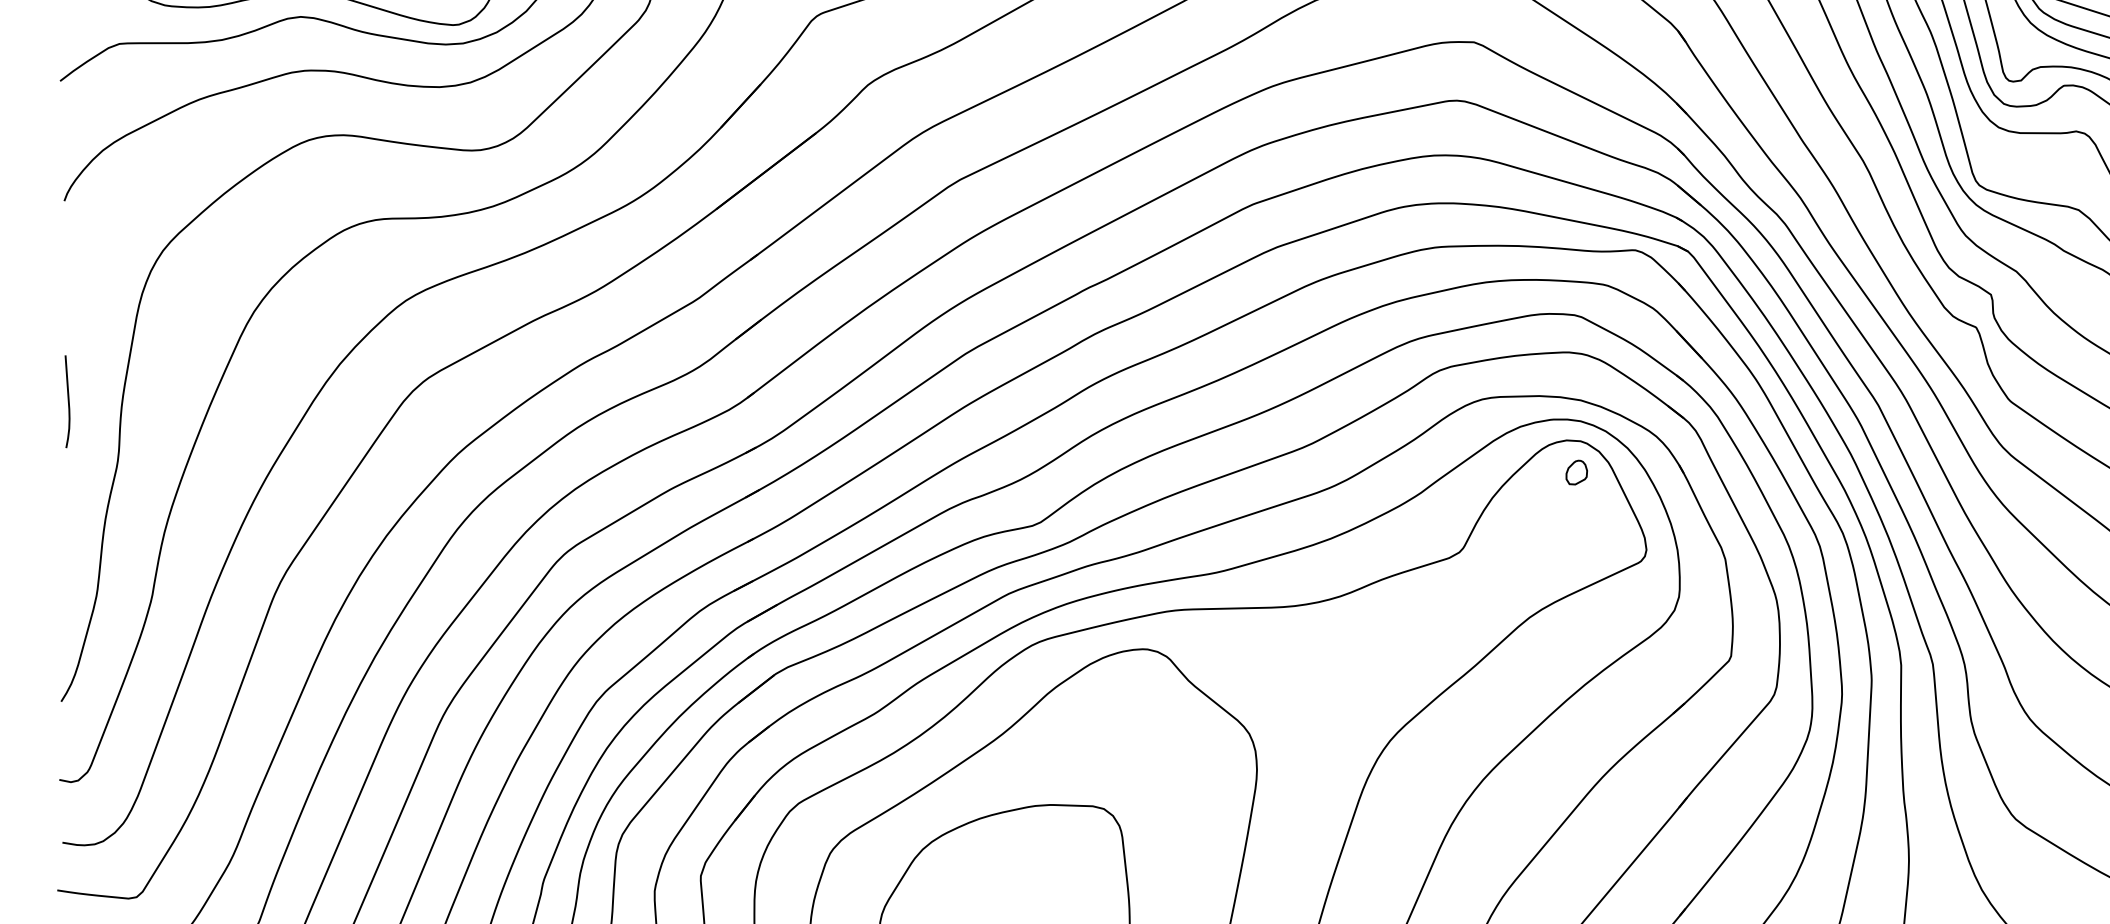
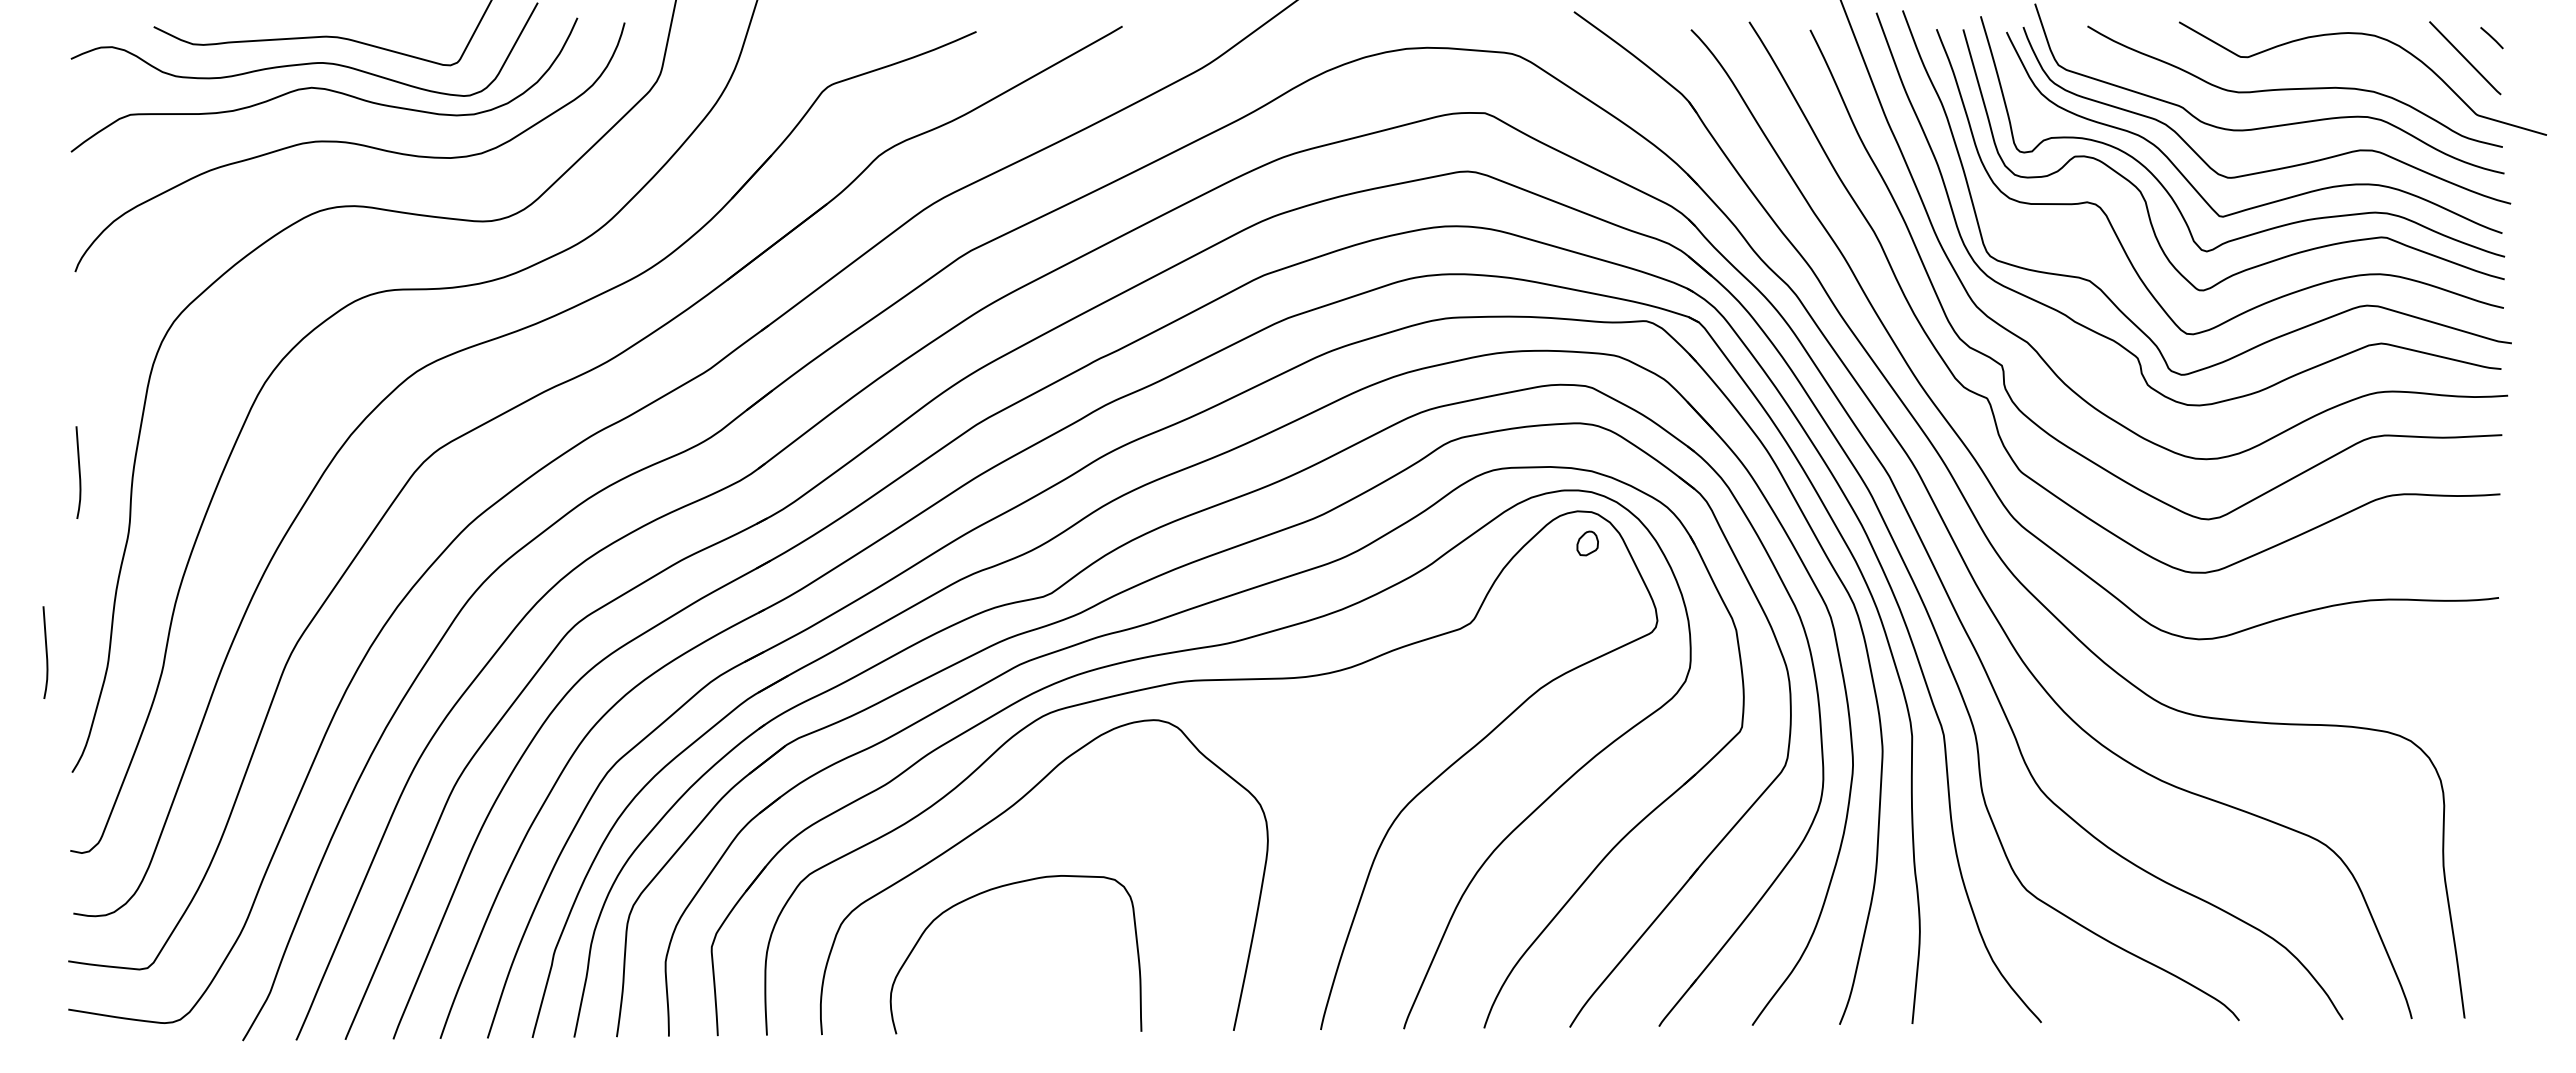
curve: (34, 581) -> (45, 652), added

